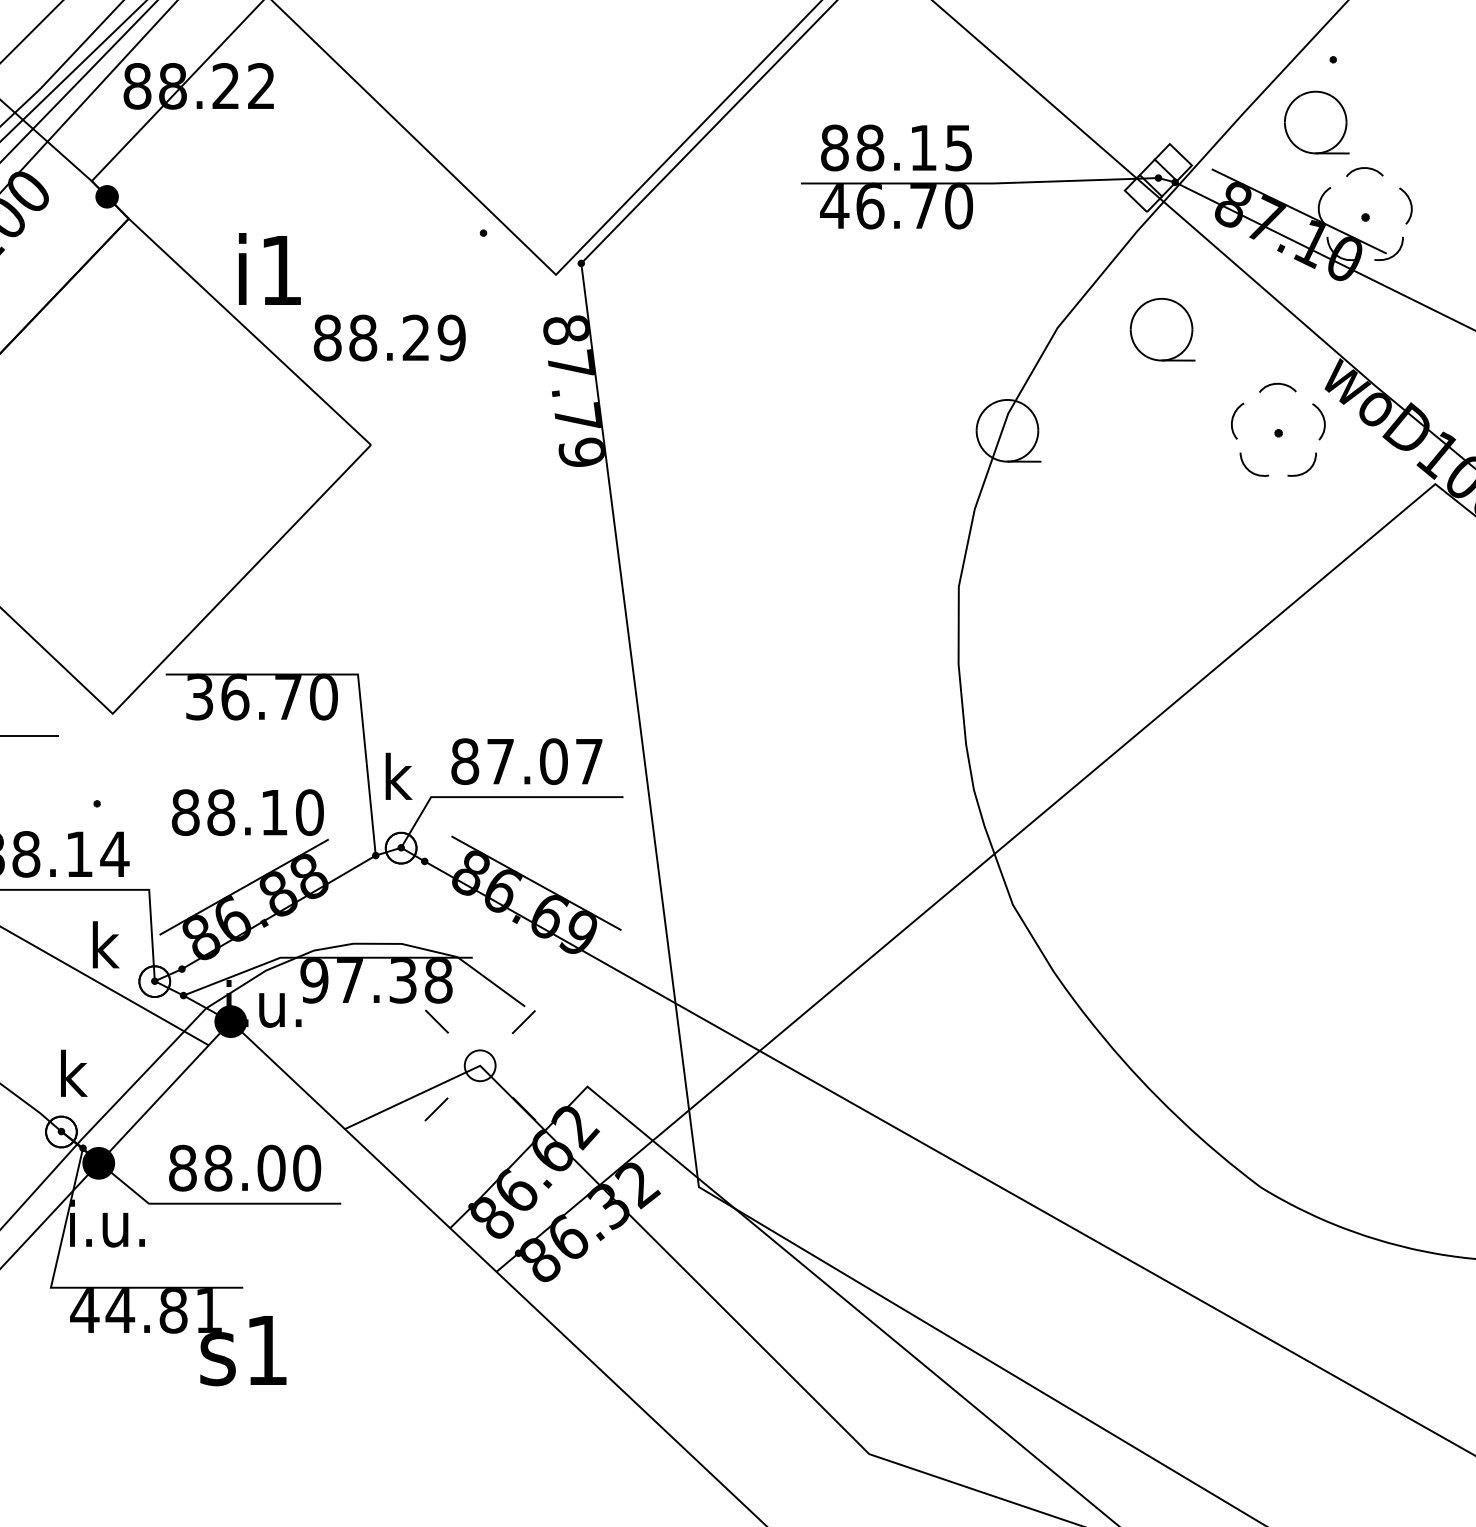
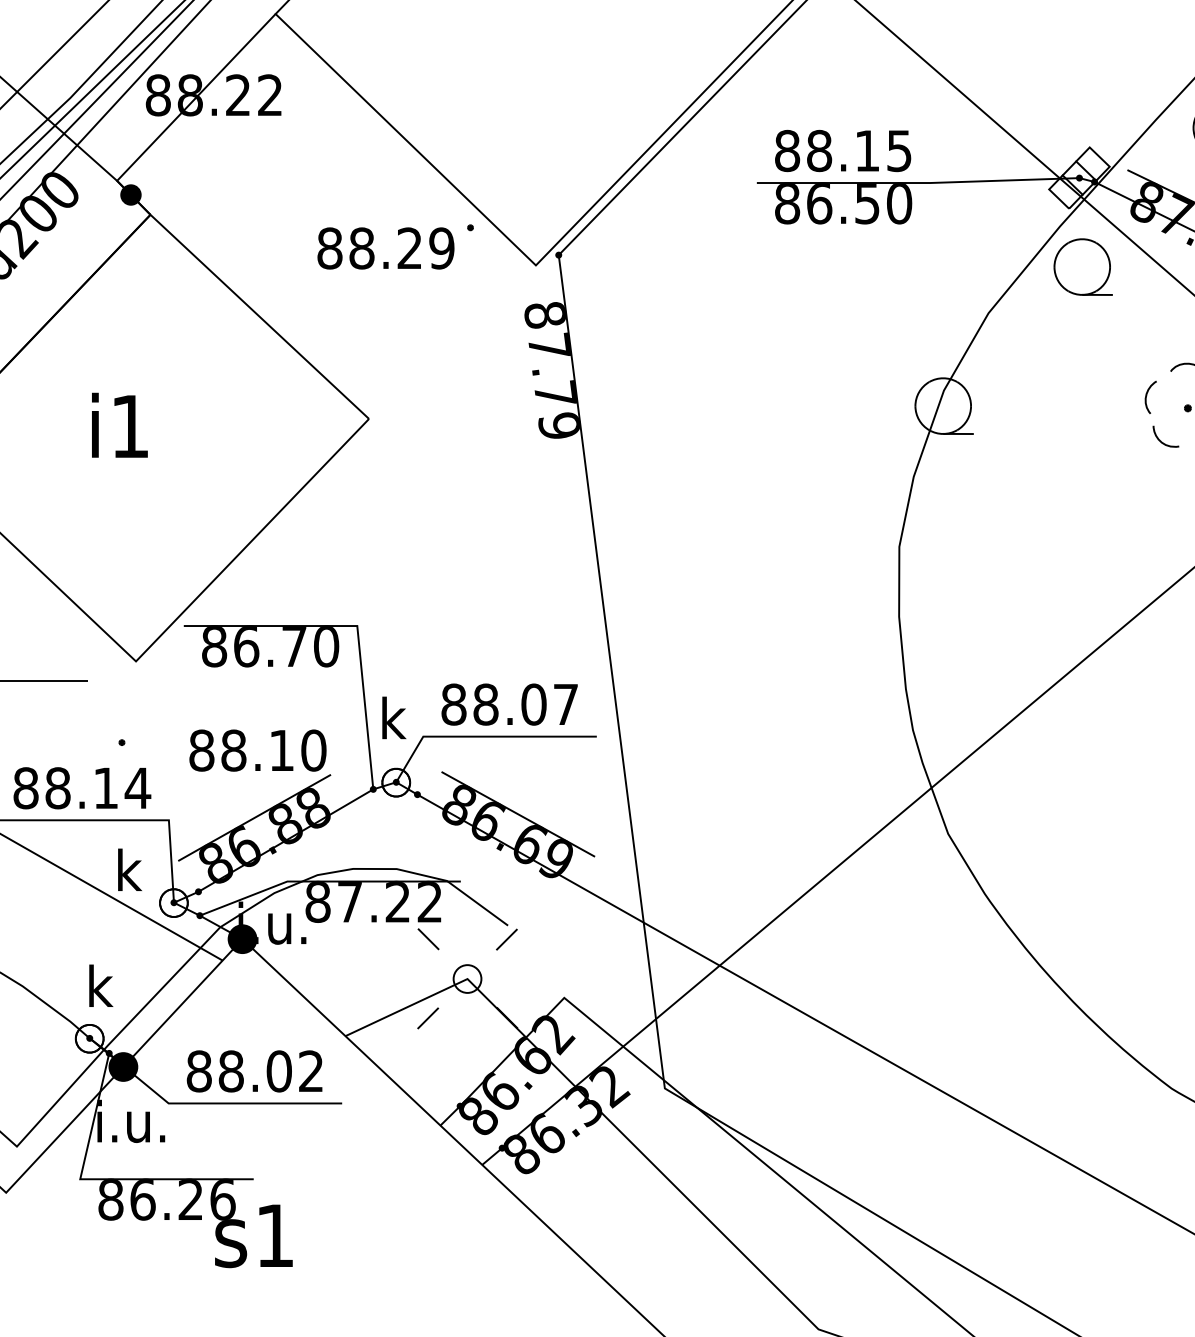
text: (878, 205) -> (826, 202), 46.70 -> 86.50
text: (269, 268) -> (119, 424), moved
part: (1162, 329) -> (1083, 266), moved
text: (389, 337) -> (385, 247), moved
text: (199, 696) -> (214, 645), 36.70 -> 86.70
text: (500, 761) -> (485, 704), 87.07 -> 88.07
text: (376, 980) -> (373, 902), 97.38 -> 87.22
text: (307, 1167) -> (311, 1070), 88.00 -> 88.02
text: (146, 1310) -> (166, 1199), 44.81 -> 86.26

